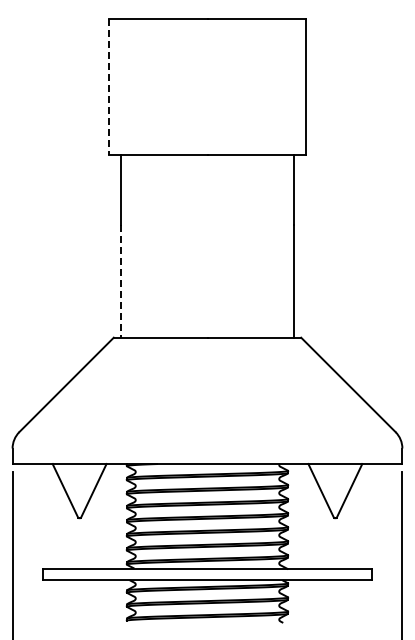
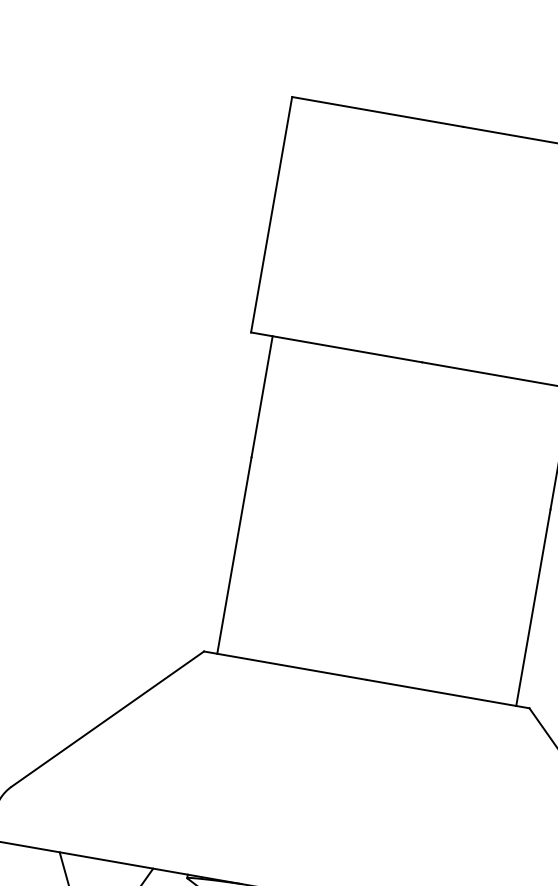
line: (108, 87) -> (270, 215), dashed -> solid
line: (121, 281) -> (234, 556), dashed -> solid

